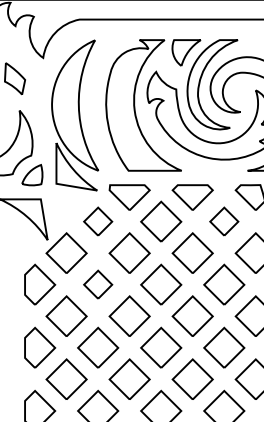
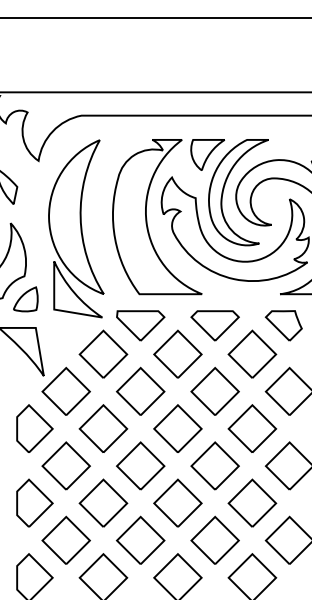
part: (98, 221) -> (103, 353), size x1.43
part: (224, 221) -> (252, 353), size x1.43
part: (98, 284) -> (103, 428), size x1.43

